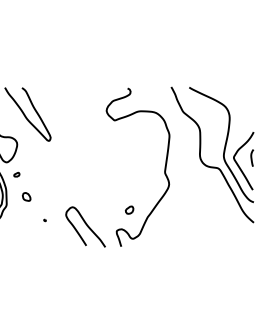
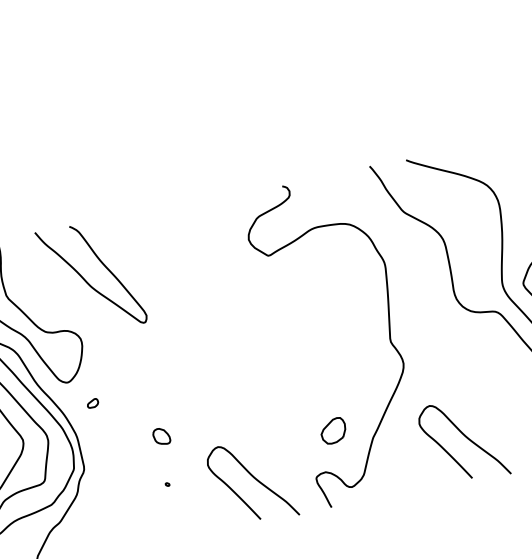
part: (26, 196) -> (161, 435), moved
part: (129, 209) -> (333, 429), size x1.6
curve: (191, 225) -> (464, 437), added

